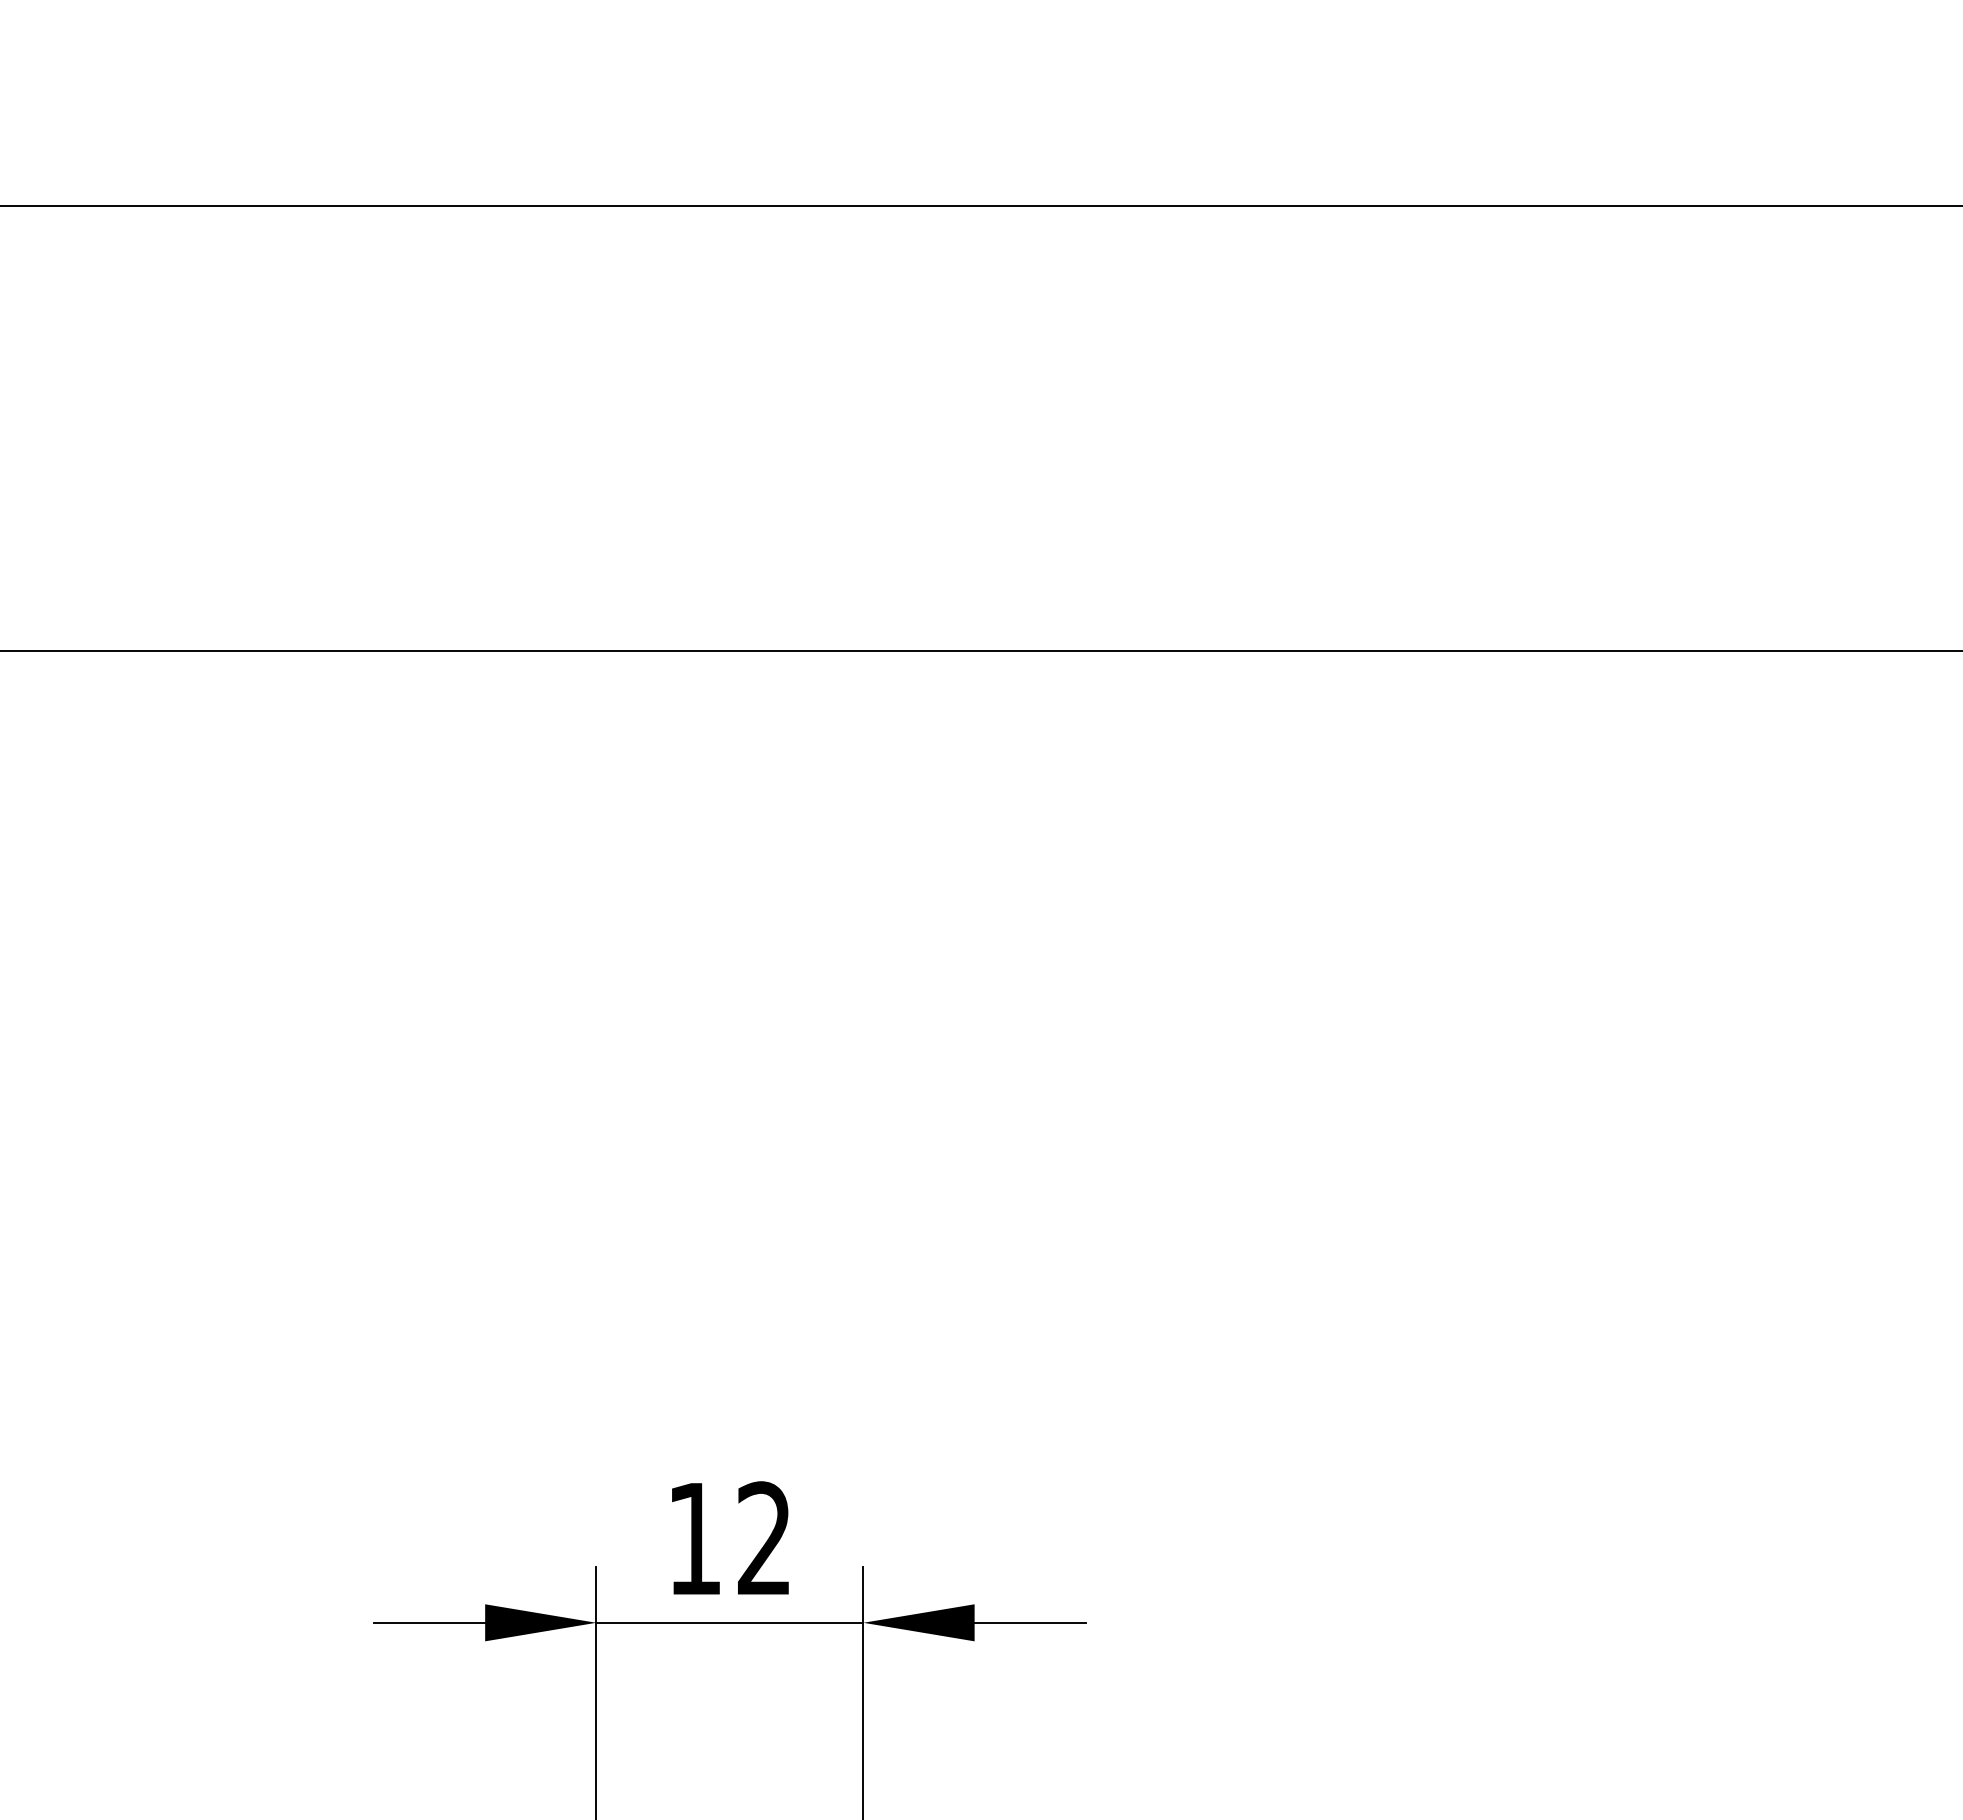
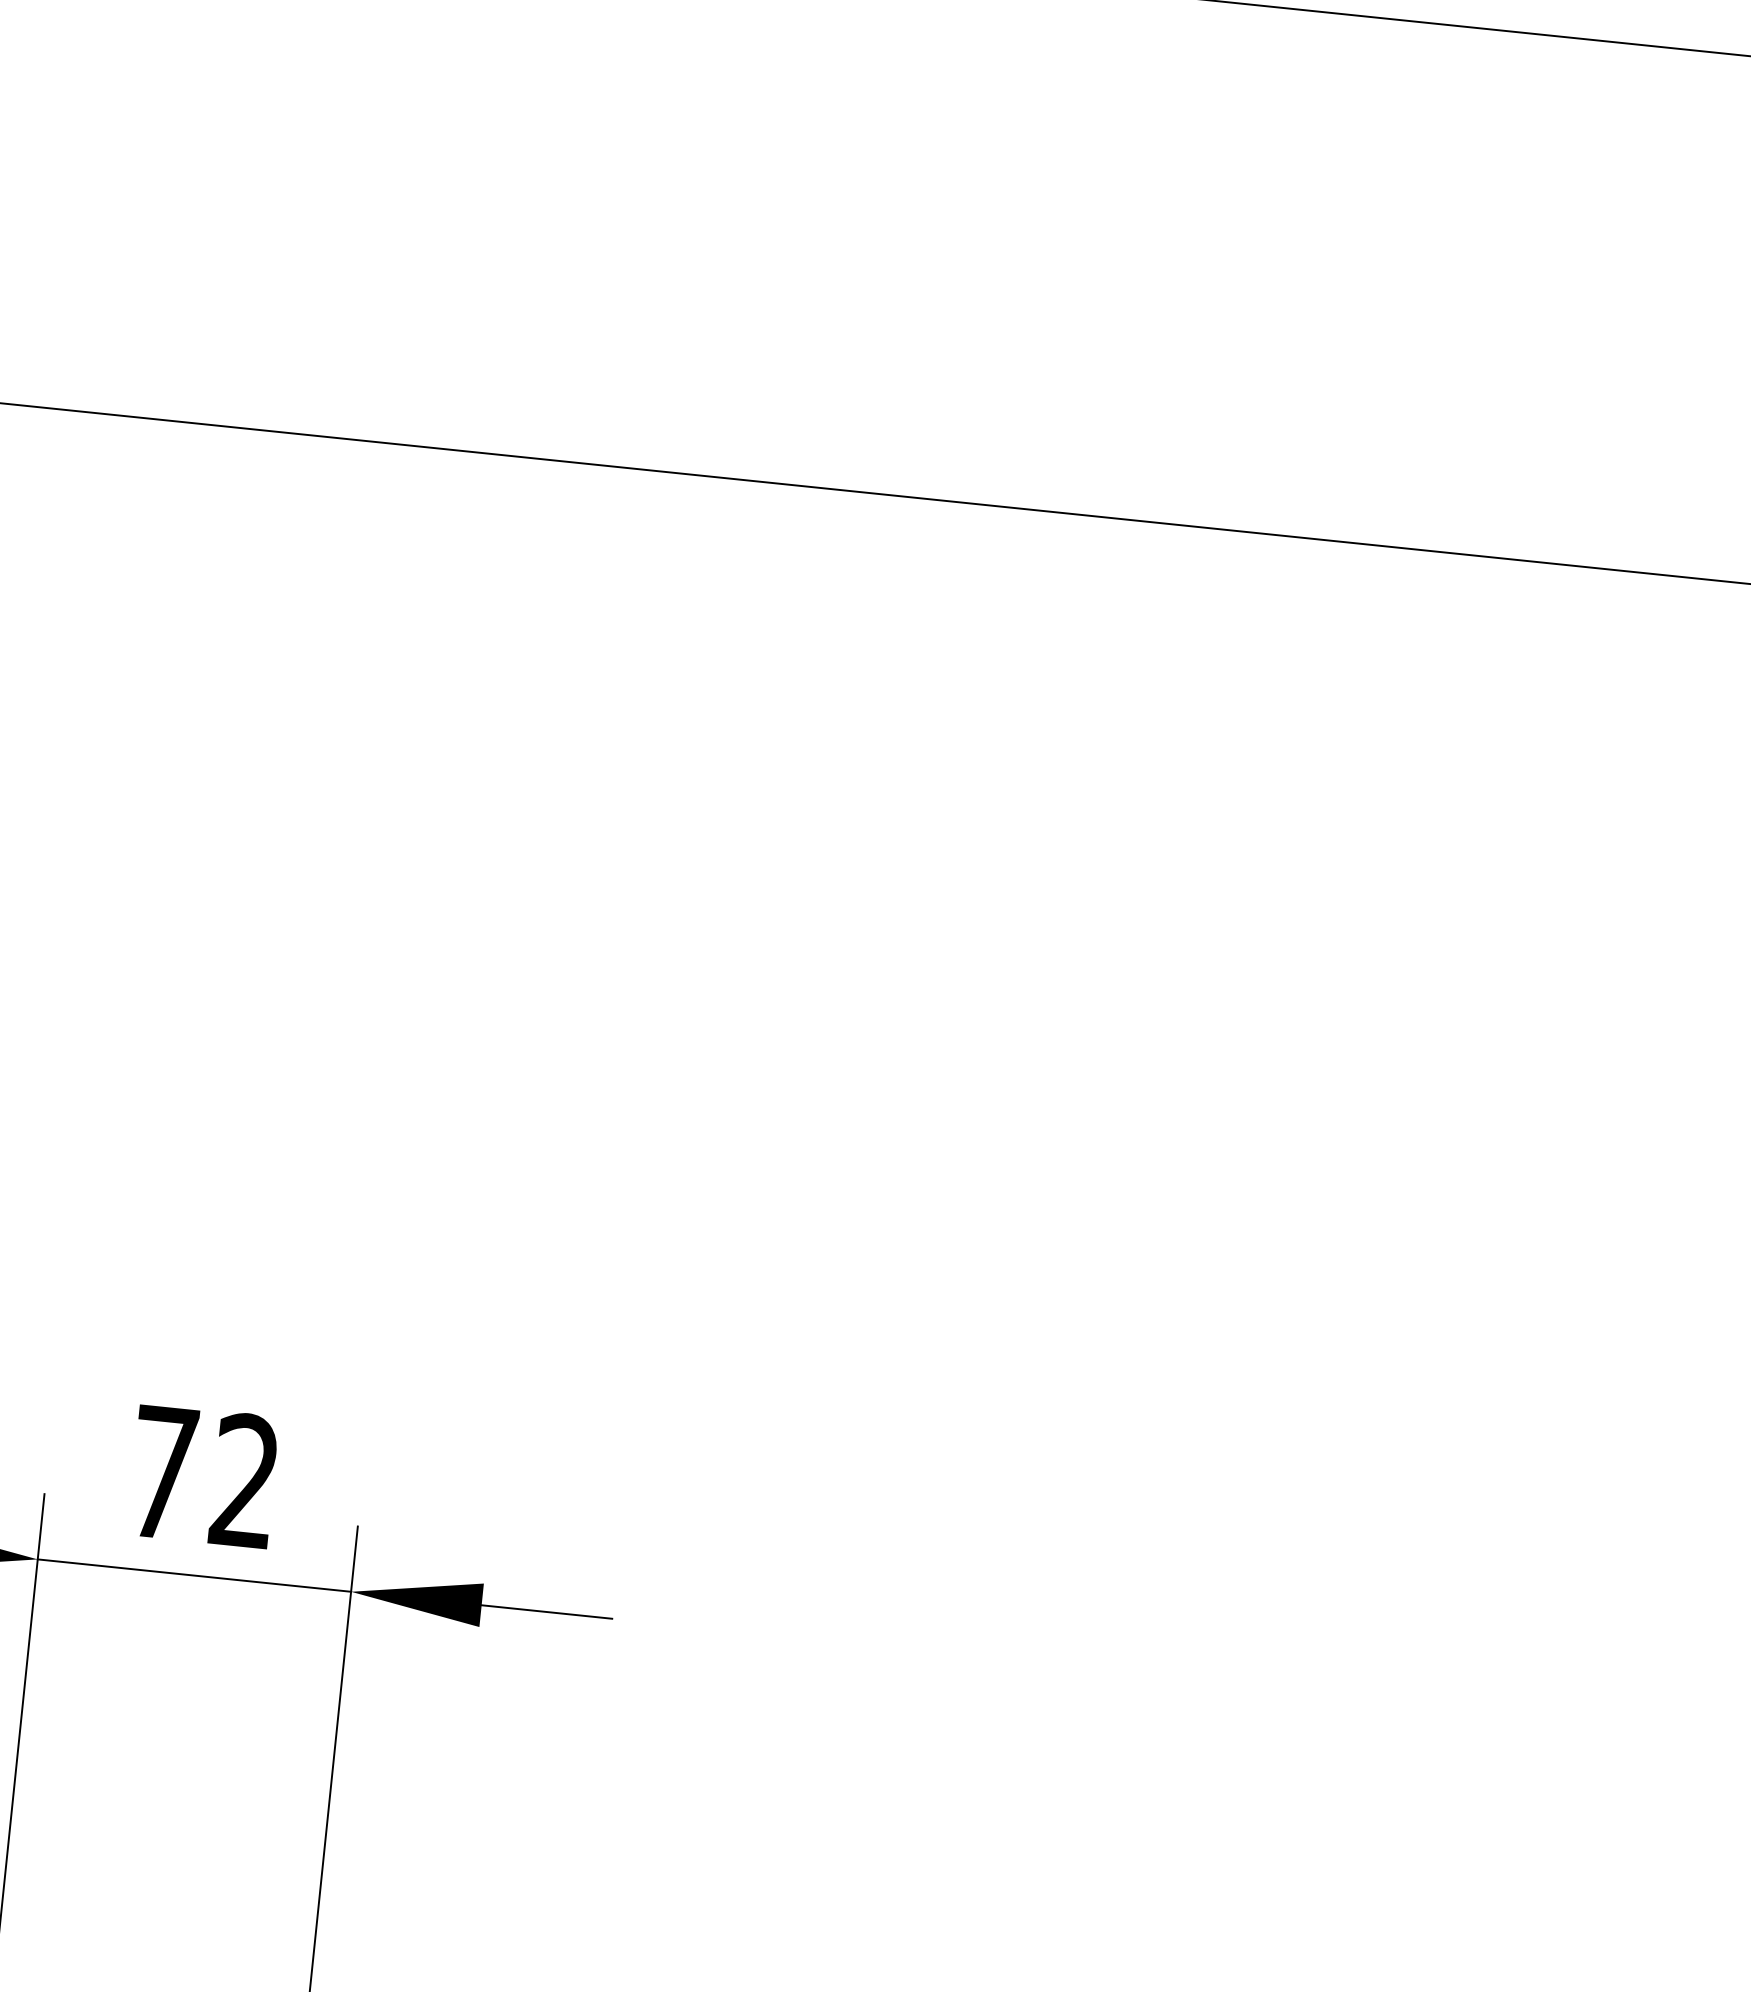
text: (694, 1538) -> (163, 1472), 12 -> 72

